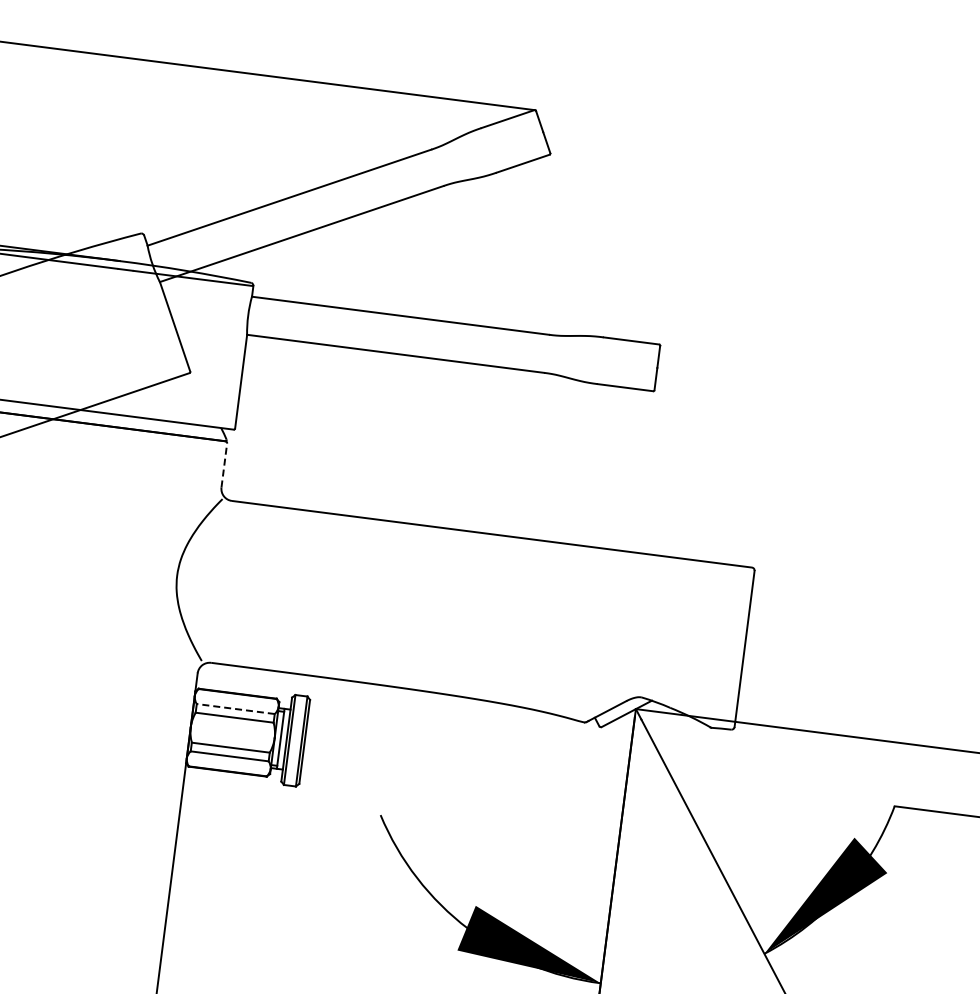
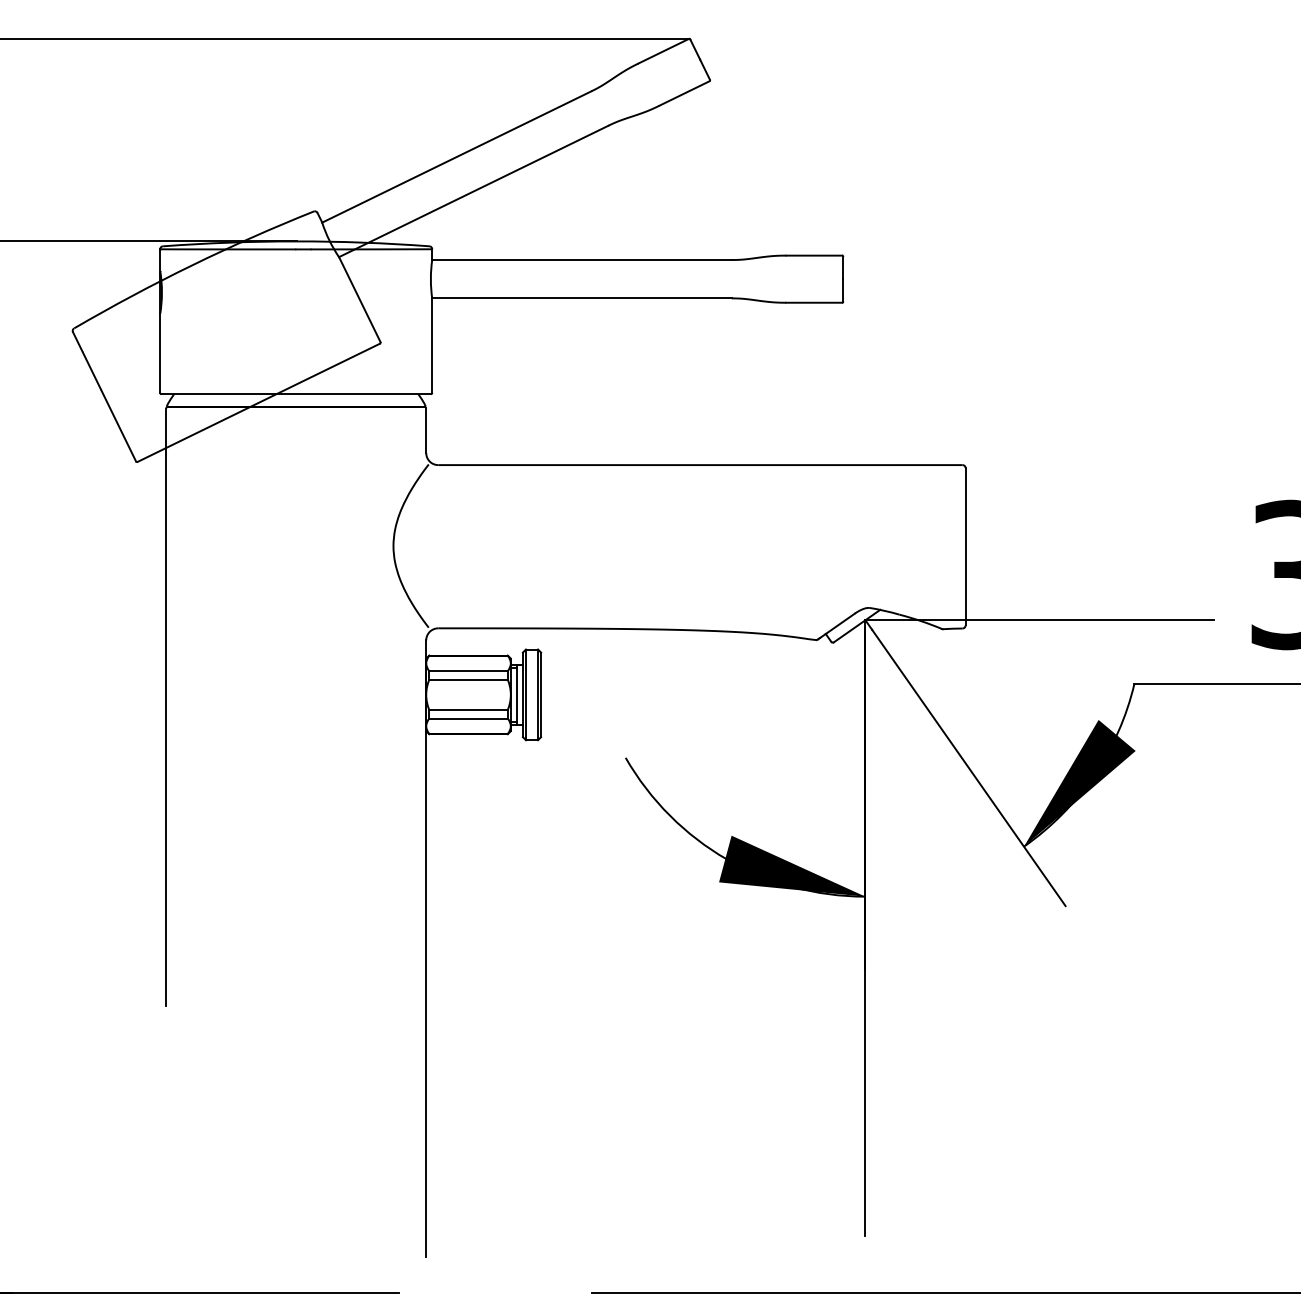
line: (224, 465) -> (426, 430), dashed -> solid
line: (235, 709) -> (468, 671), dashed -> solid

